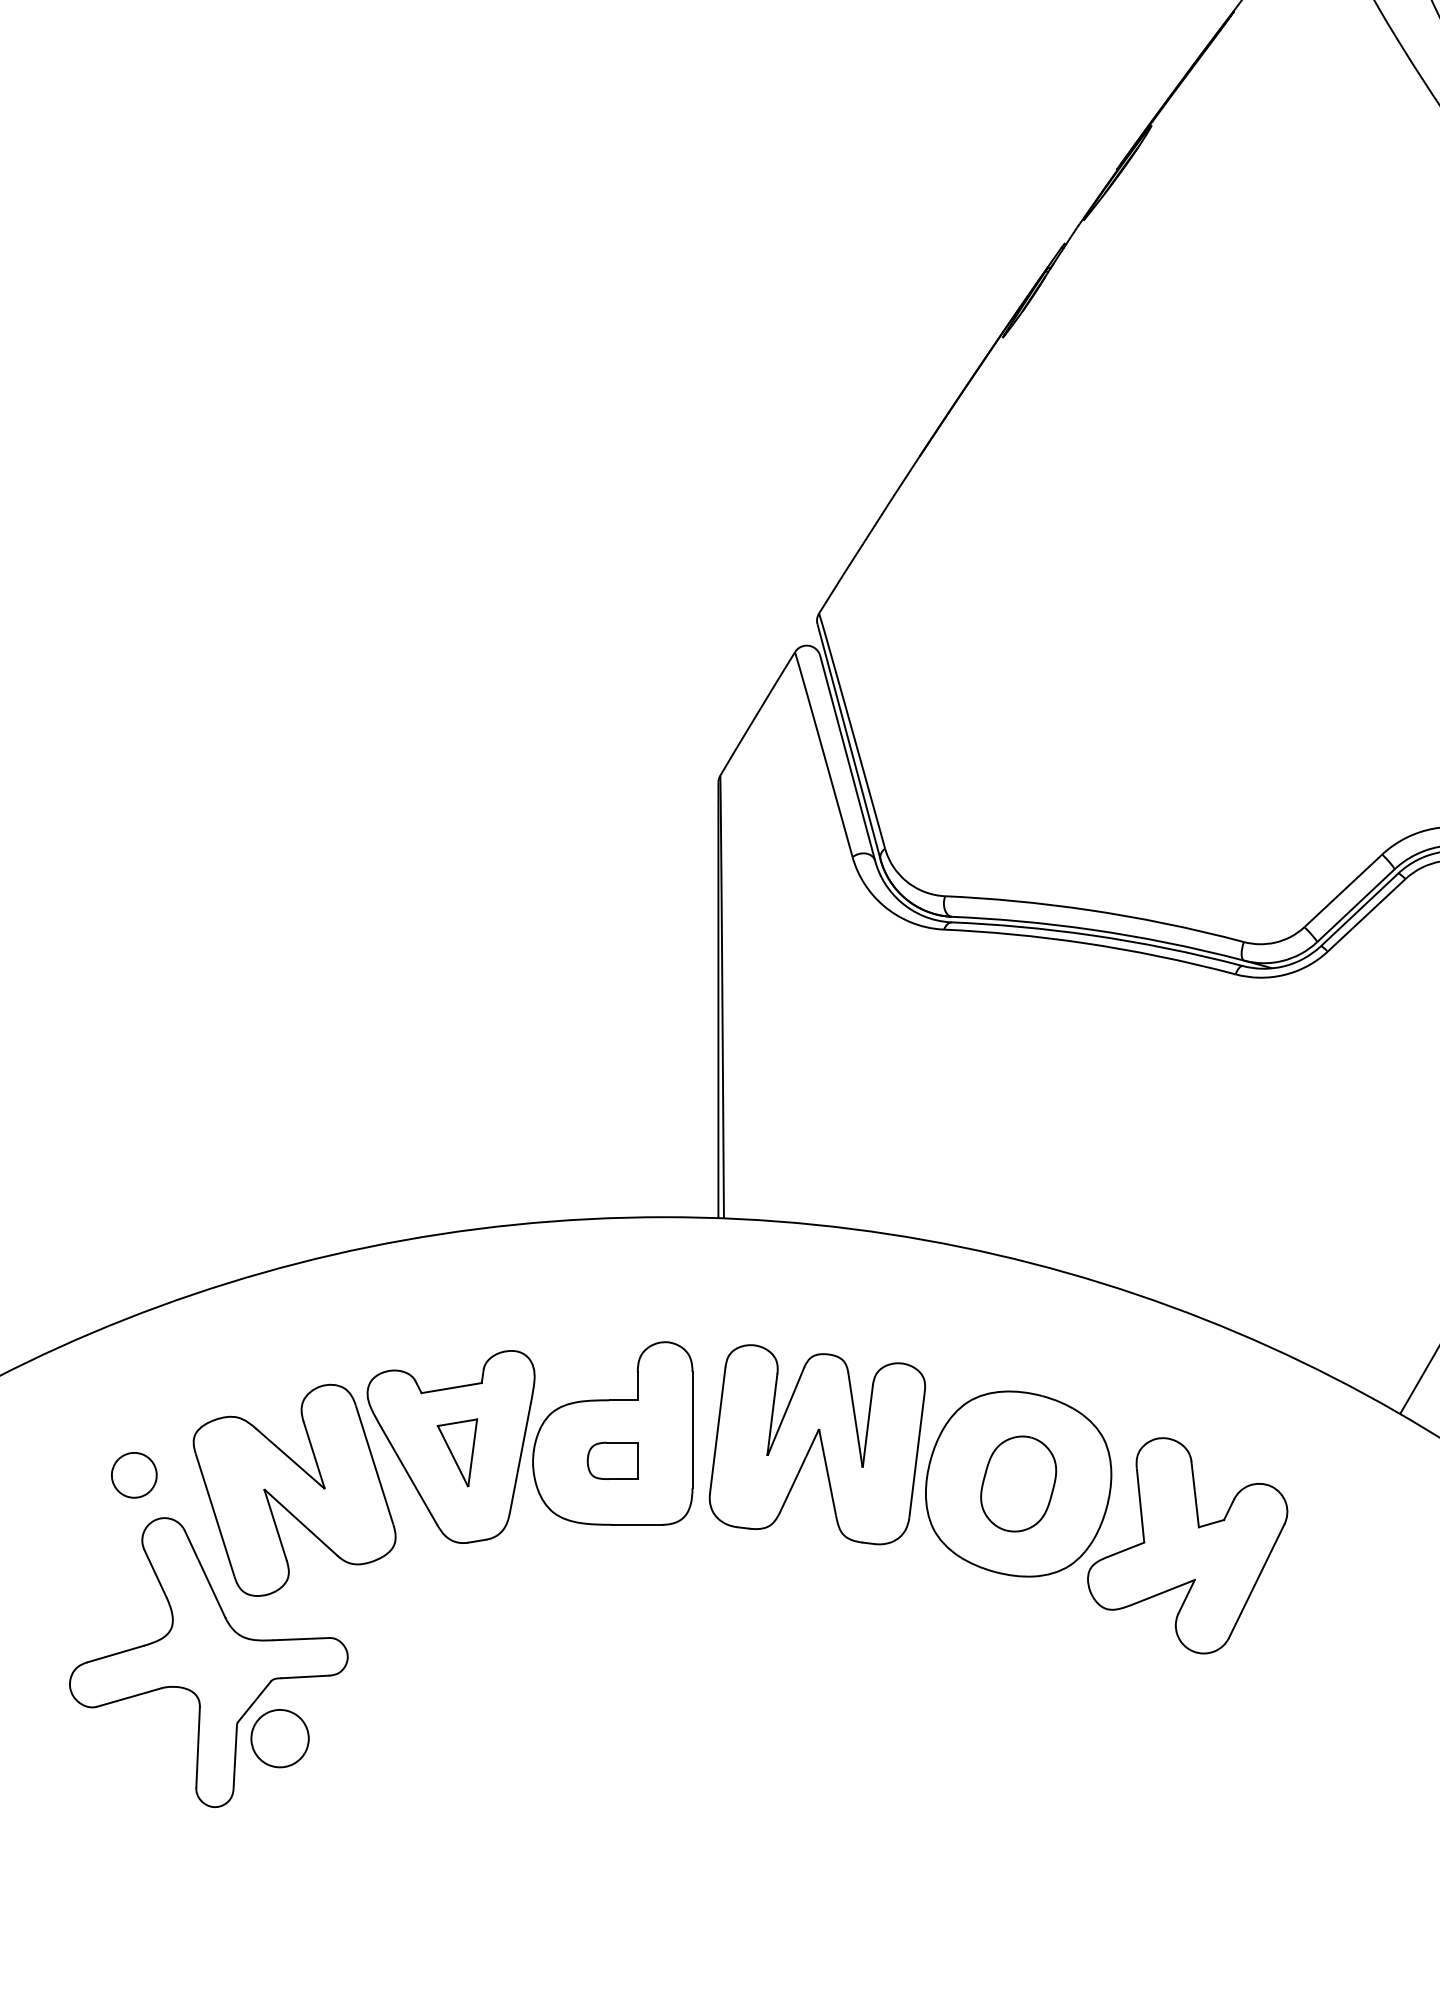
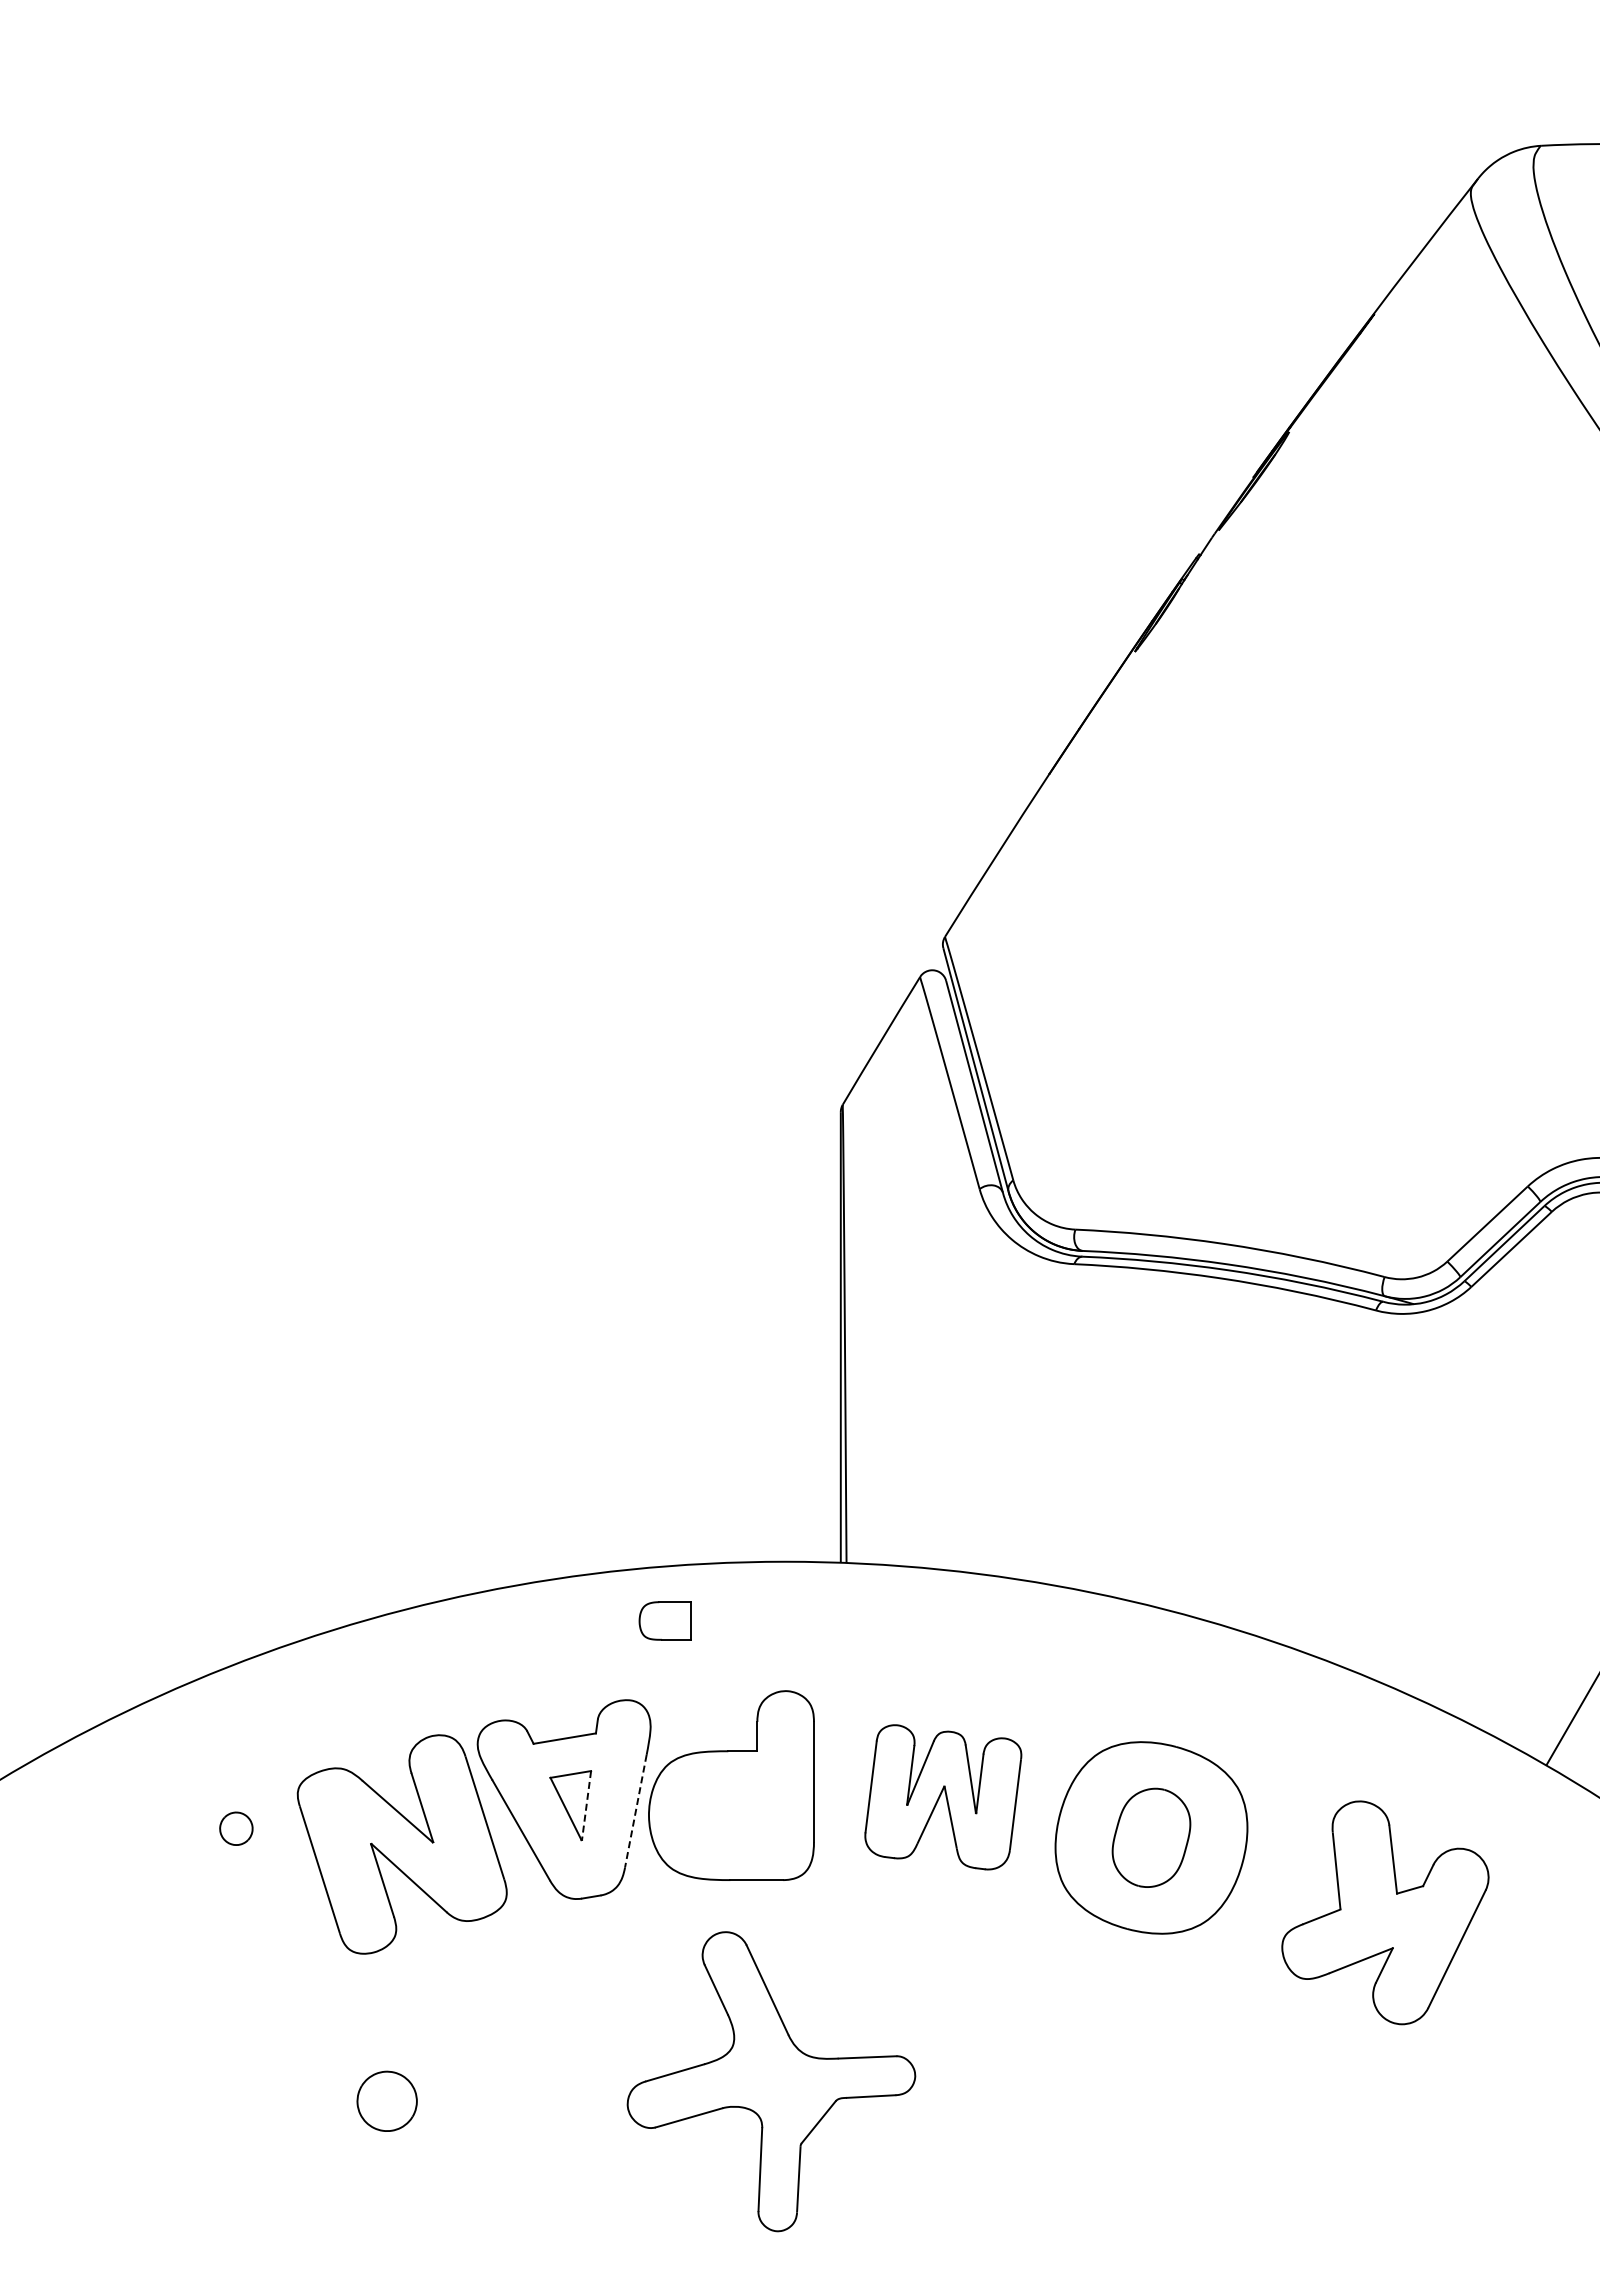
part: (817, 1444) -> (943, 1797), size x0.7
line: (472, 1452) -> (586, 1805), solid -> dashed
line: (520, 1458) -> (635, 1811), solid -> dashed
part: (611, 1460) -> (664, 1620), moved
part: (134, 1474) -> (236, 1828), size x0.7
part: (1187, 1545) -> (1385, 1912), moved
part: (208, 1662) -> (771, 2081), moved

